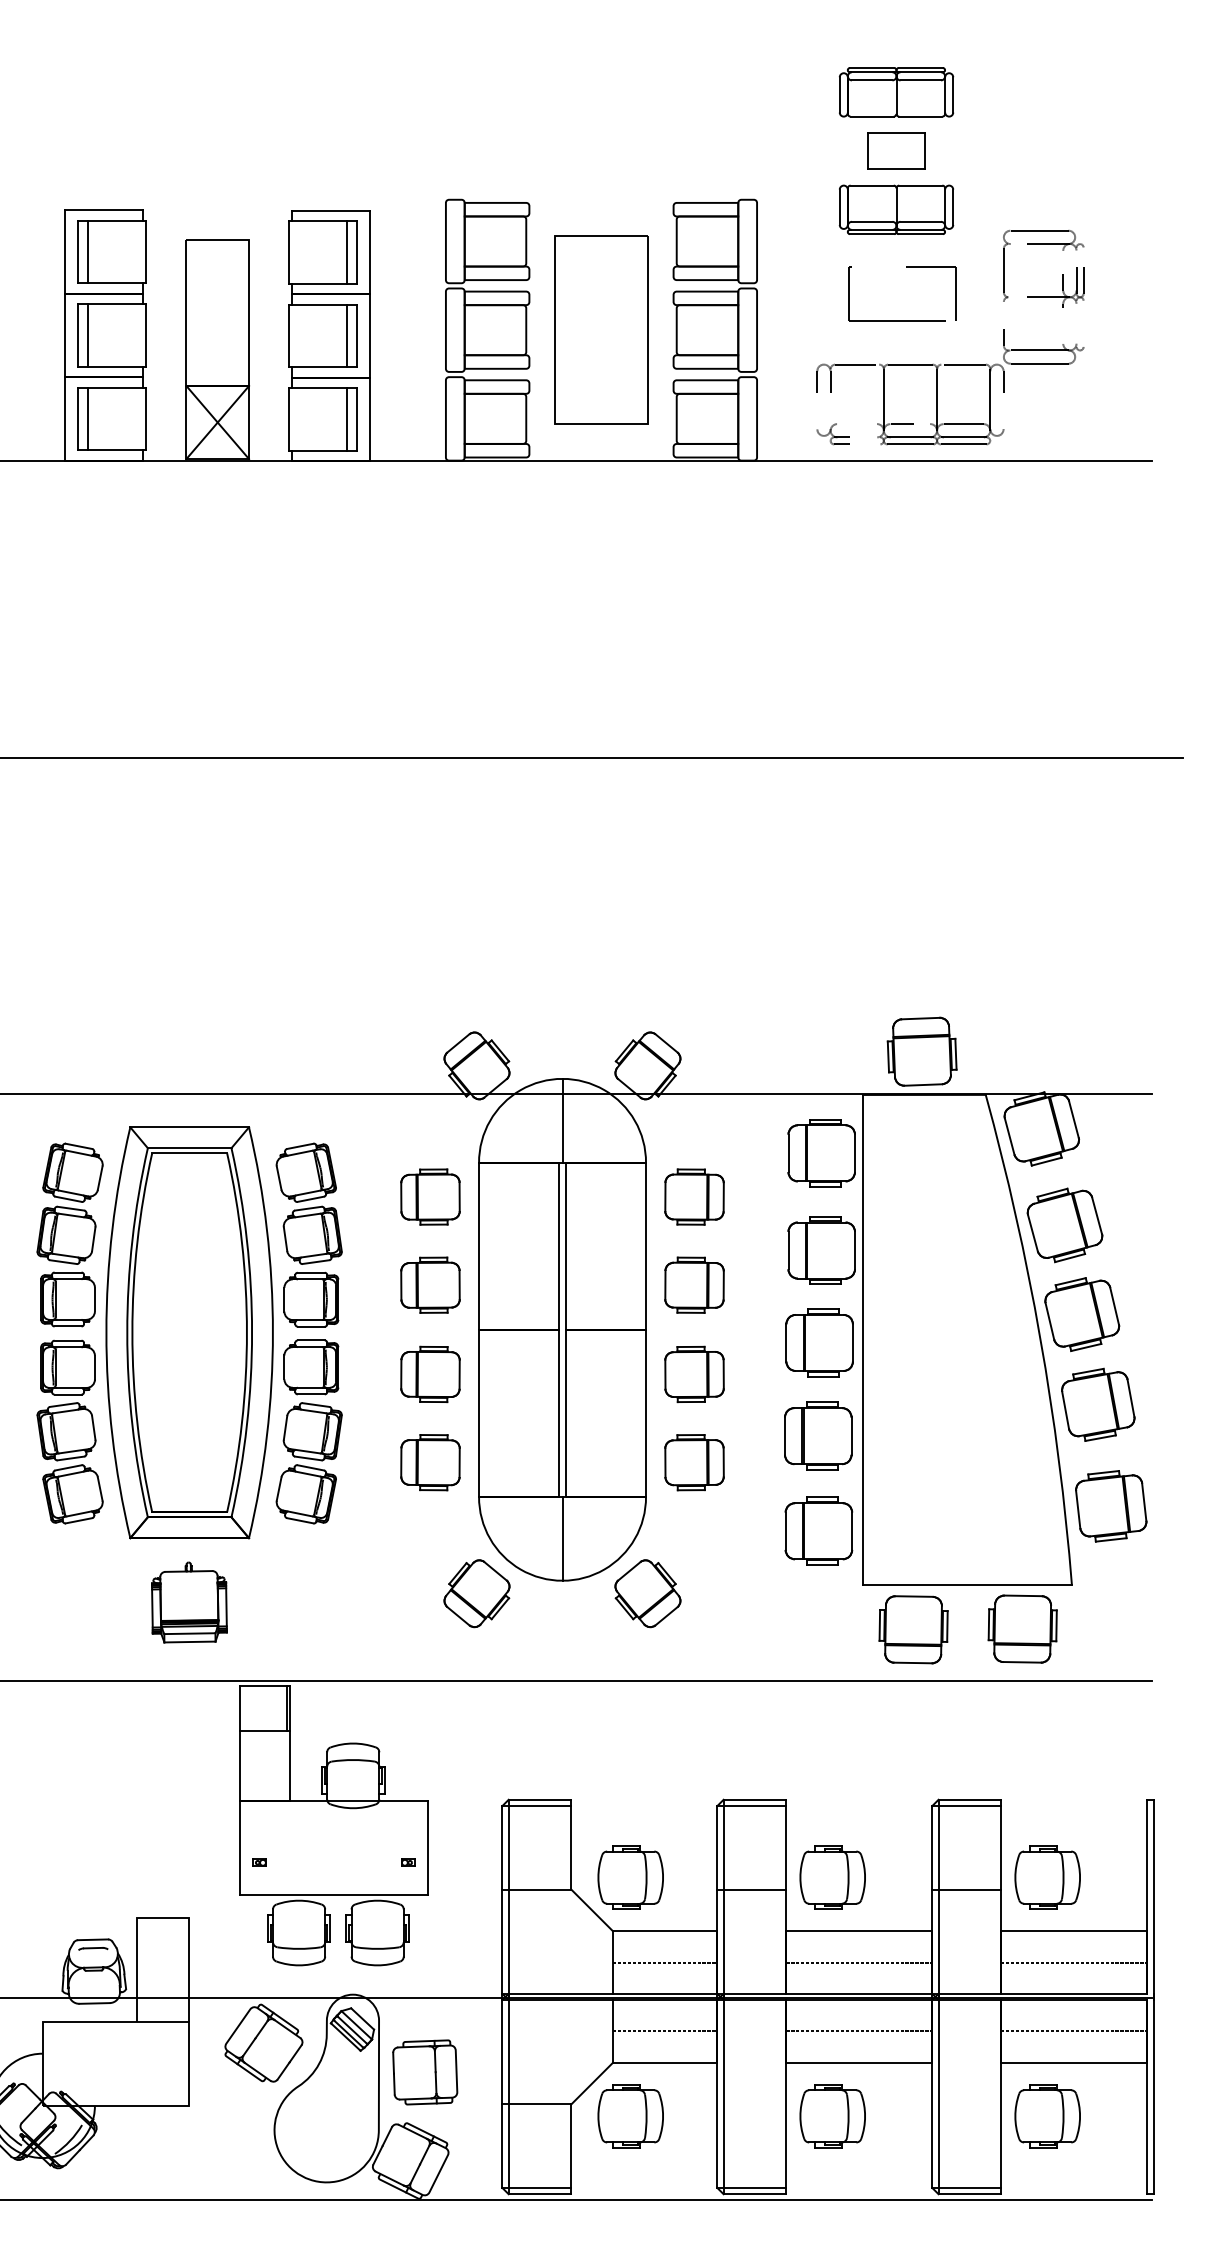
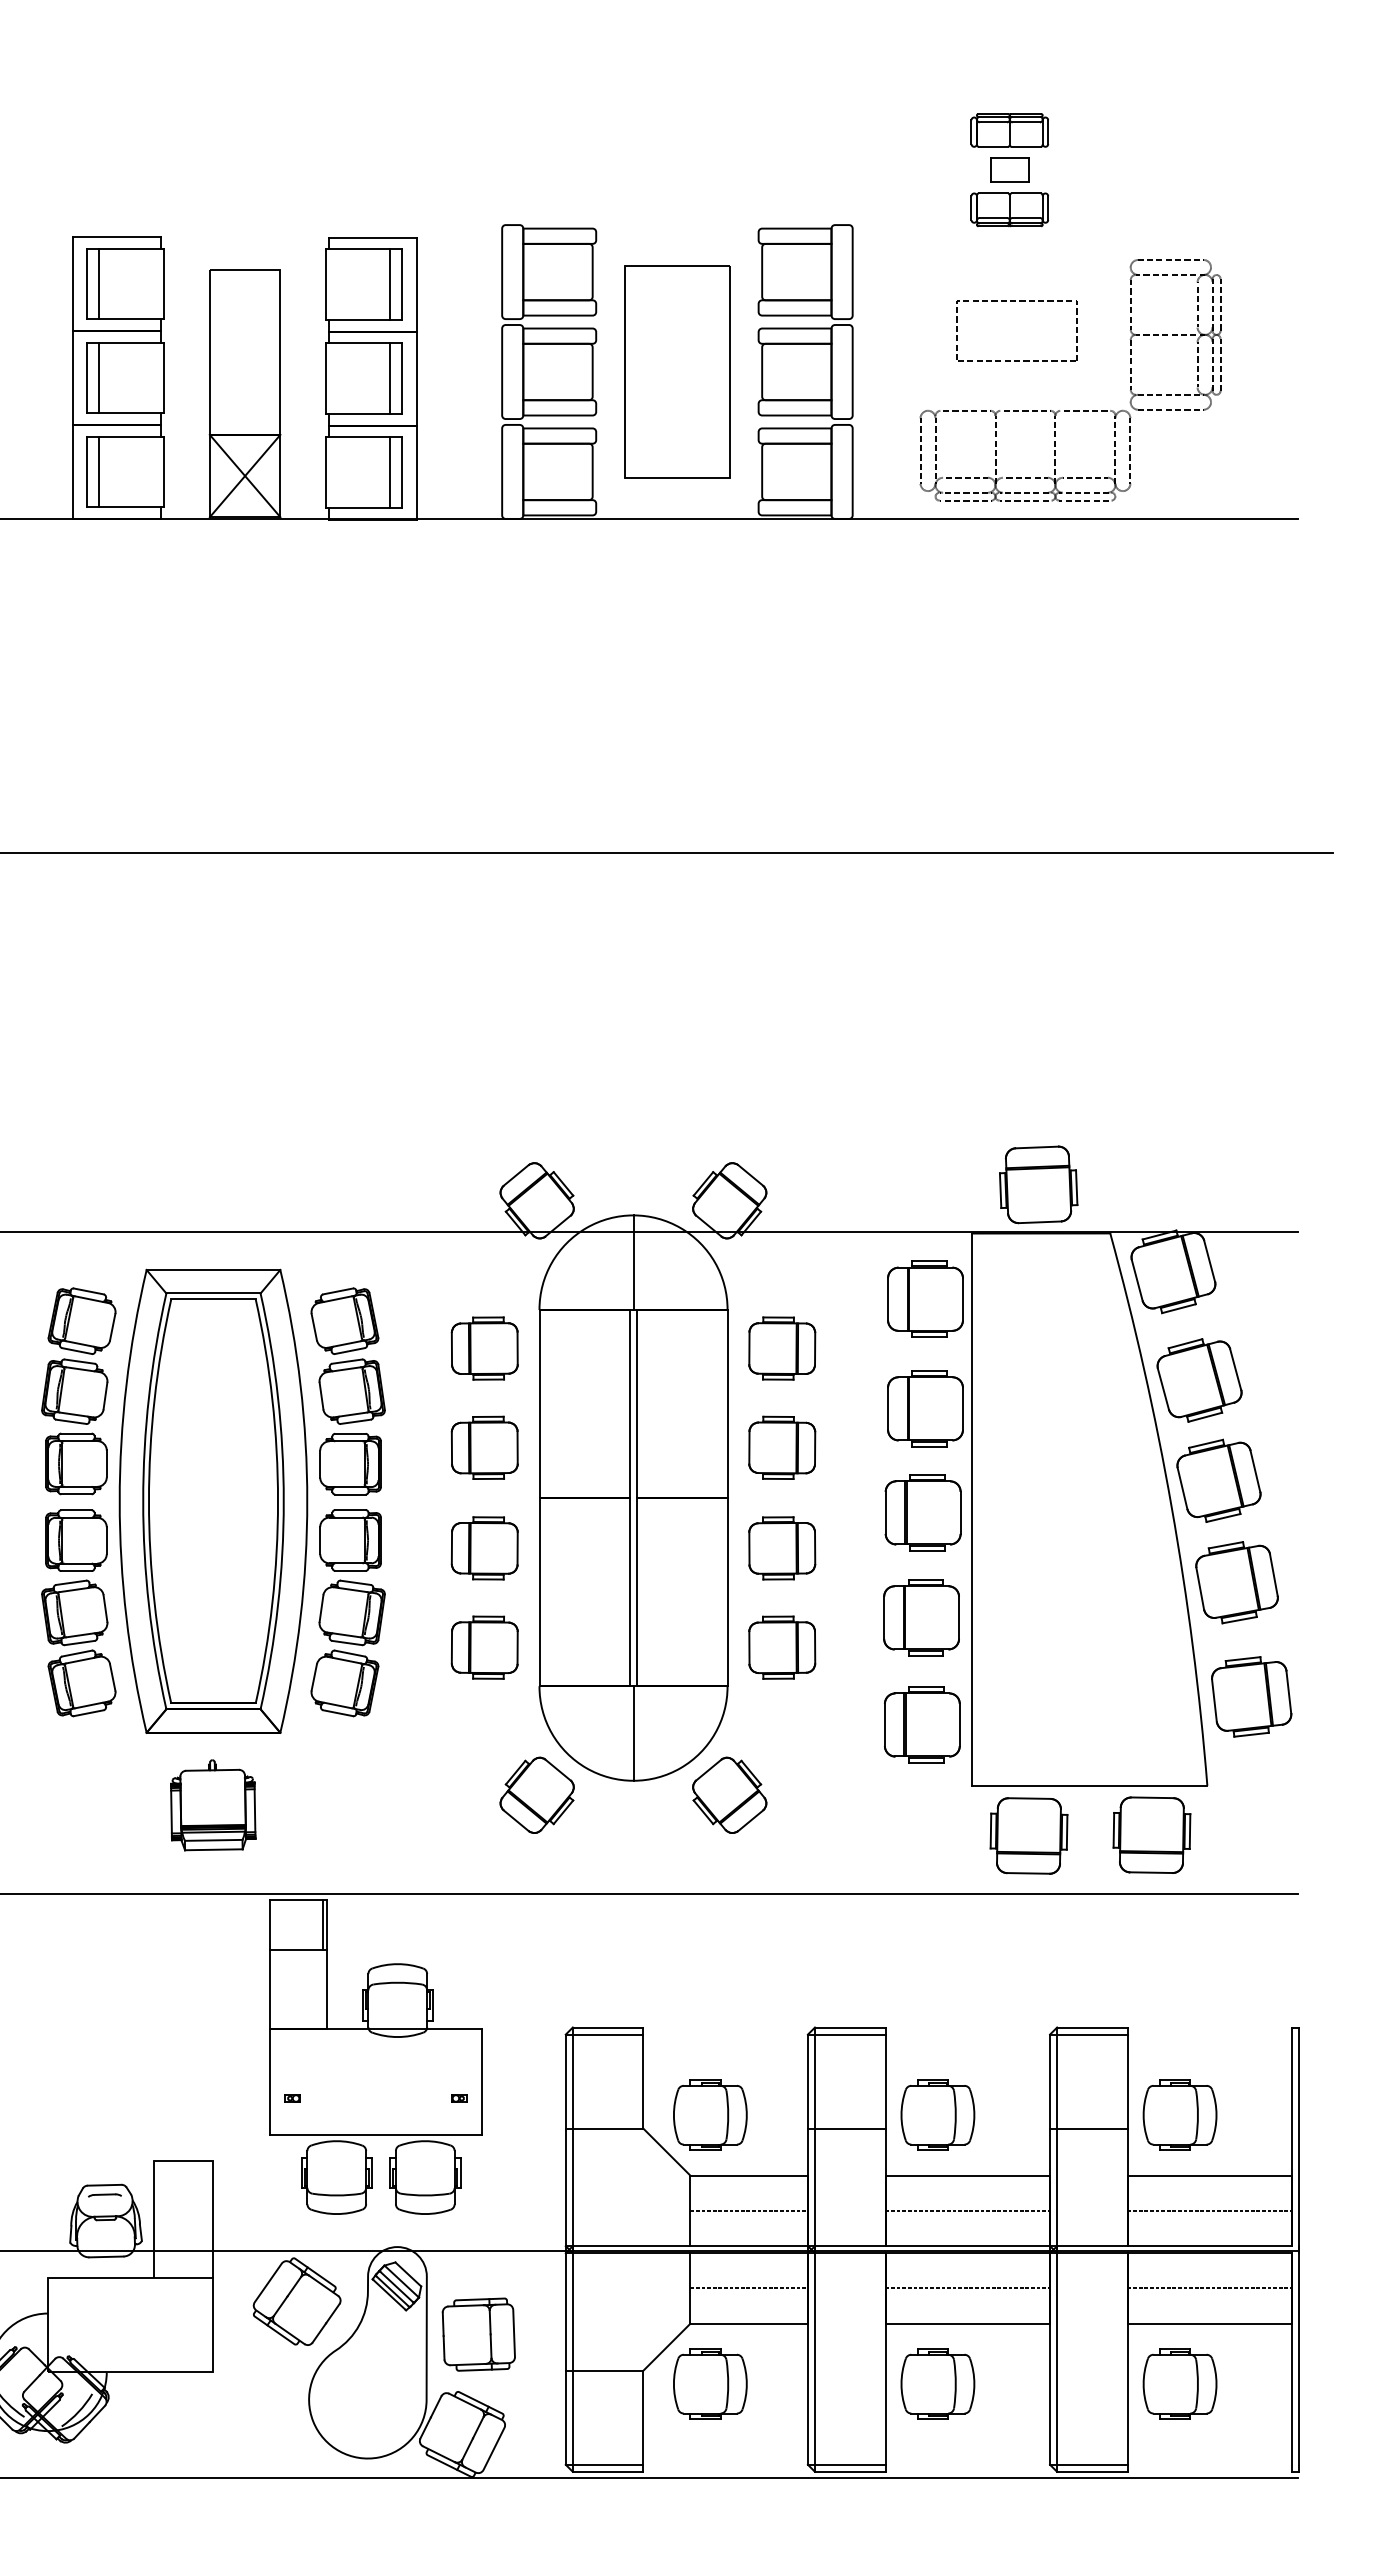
part: (896, 150) -> (1009, 169), size x0.6

